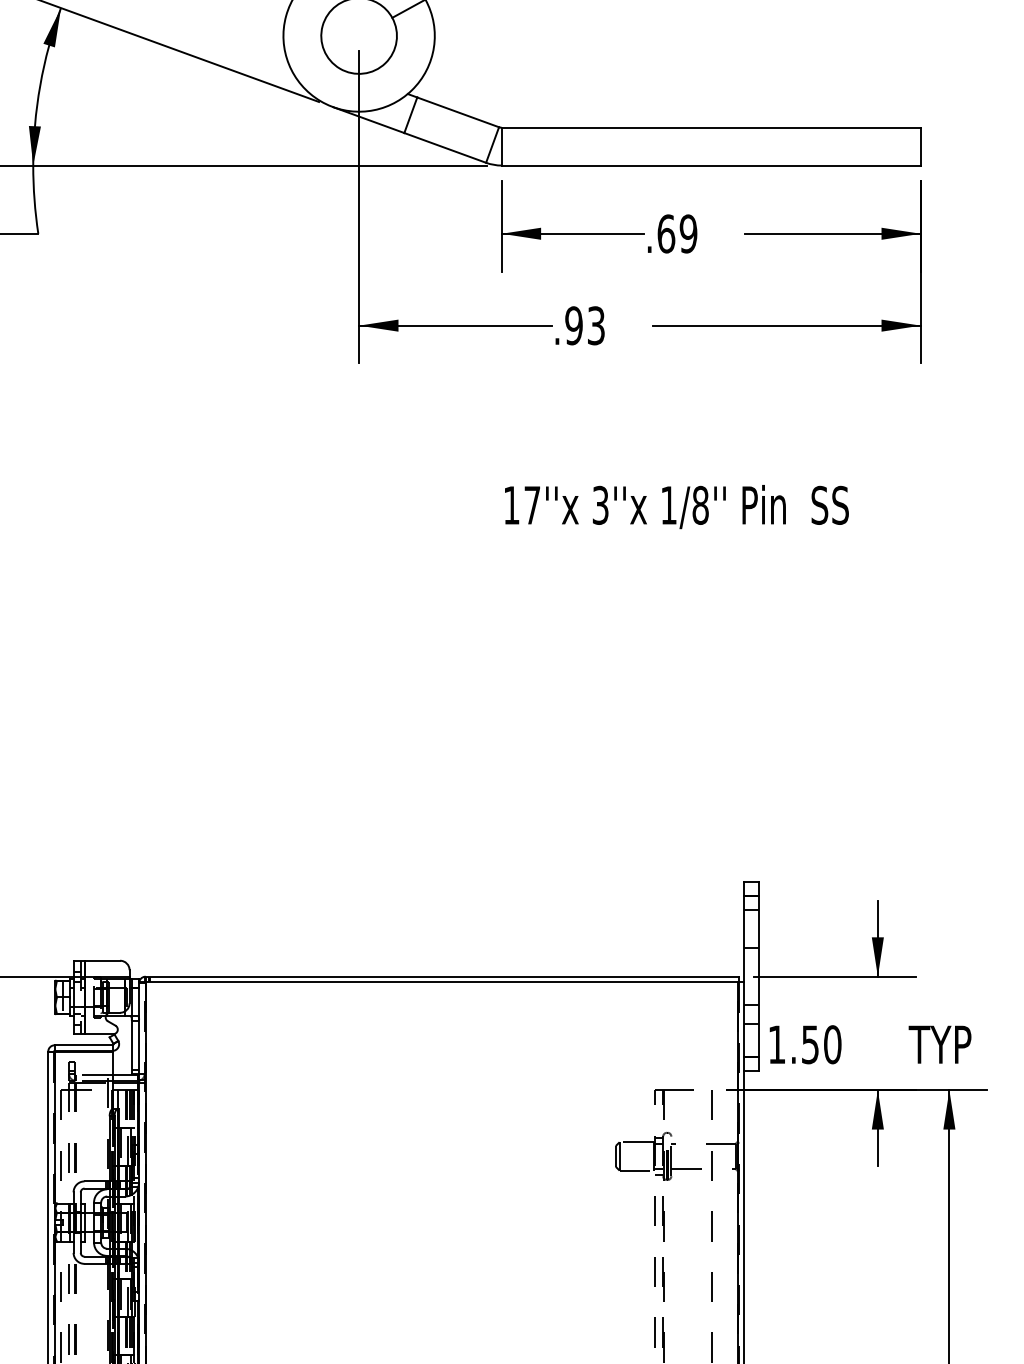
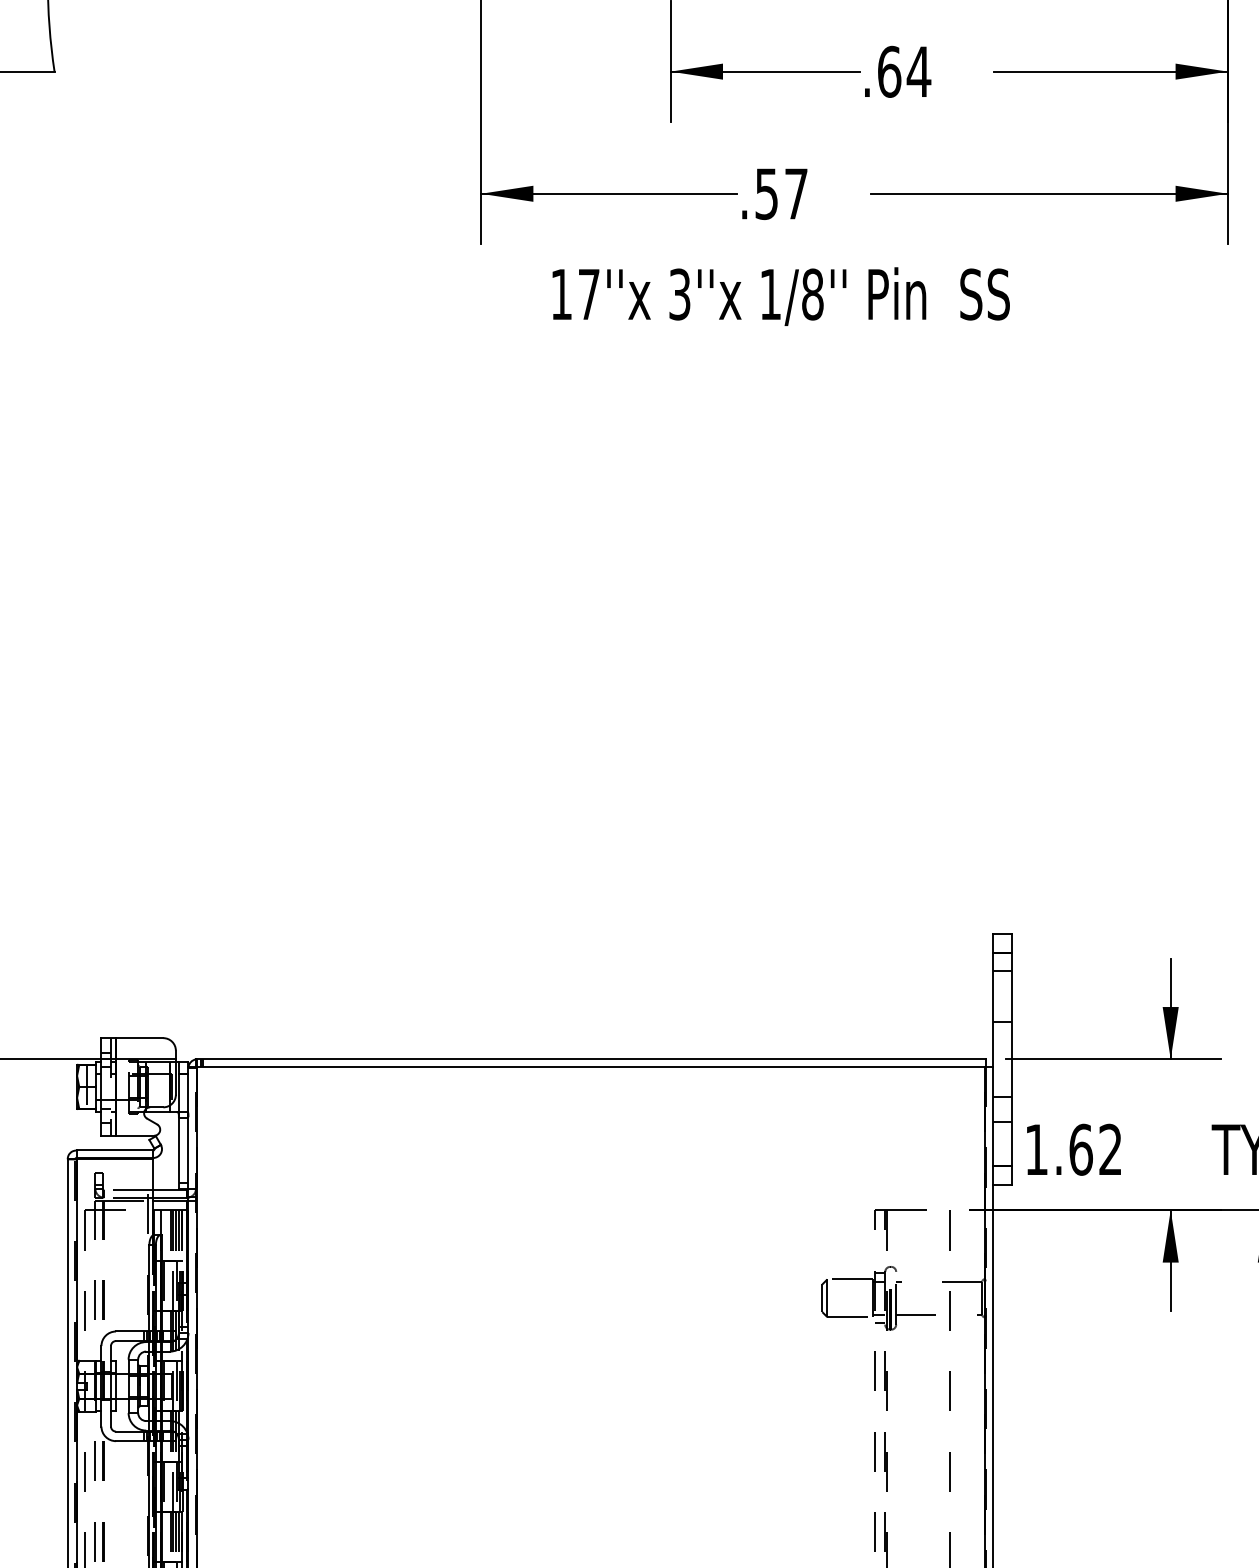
text: (688, 233) -> (918, 71), .69 -> .64
text: (584, 325) -> (780, 193), .93 -> .57
text: (676, 507) -> (780, 297), moved
text: (821, 1044) -> (1095, 1149), 1.50 -> 1.62

